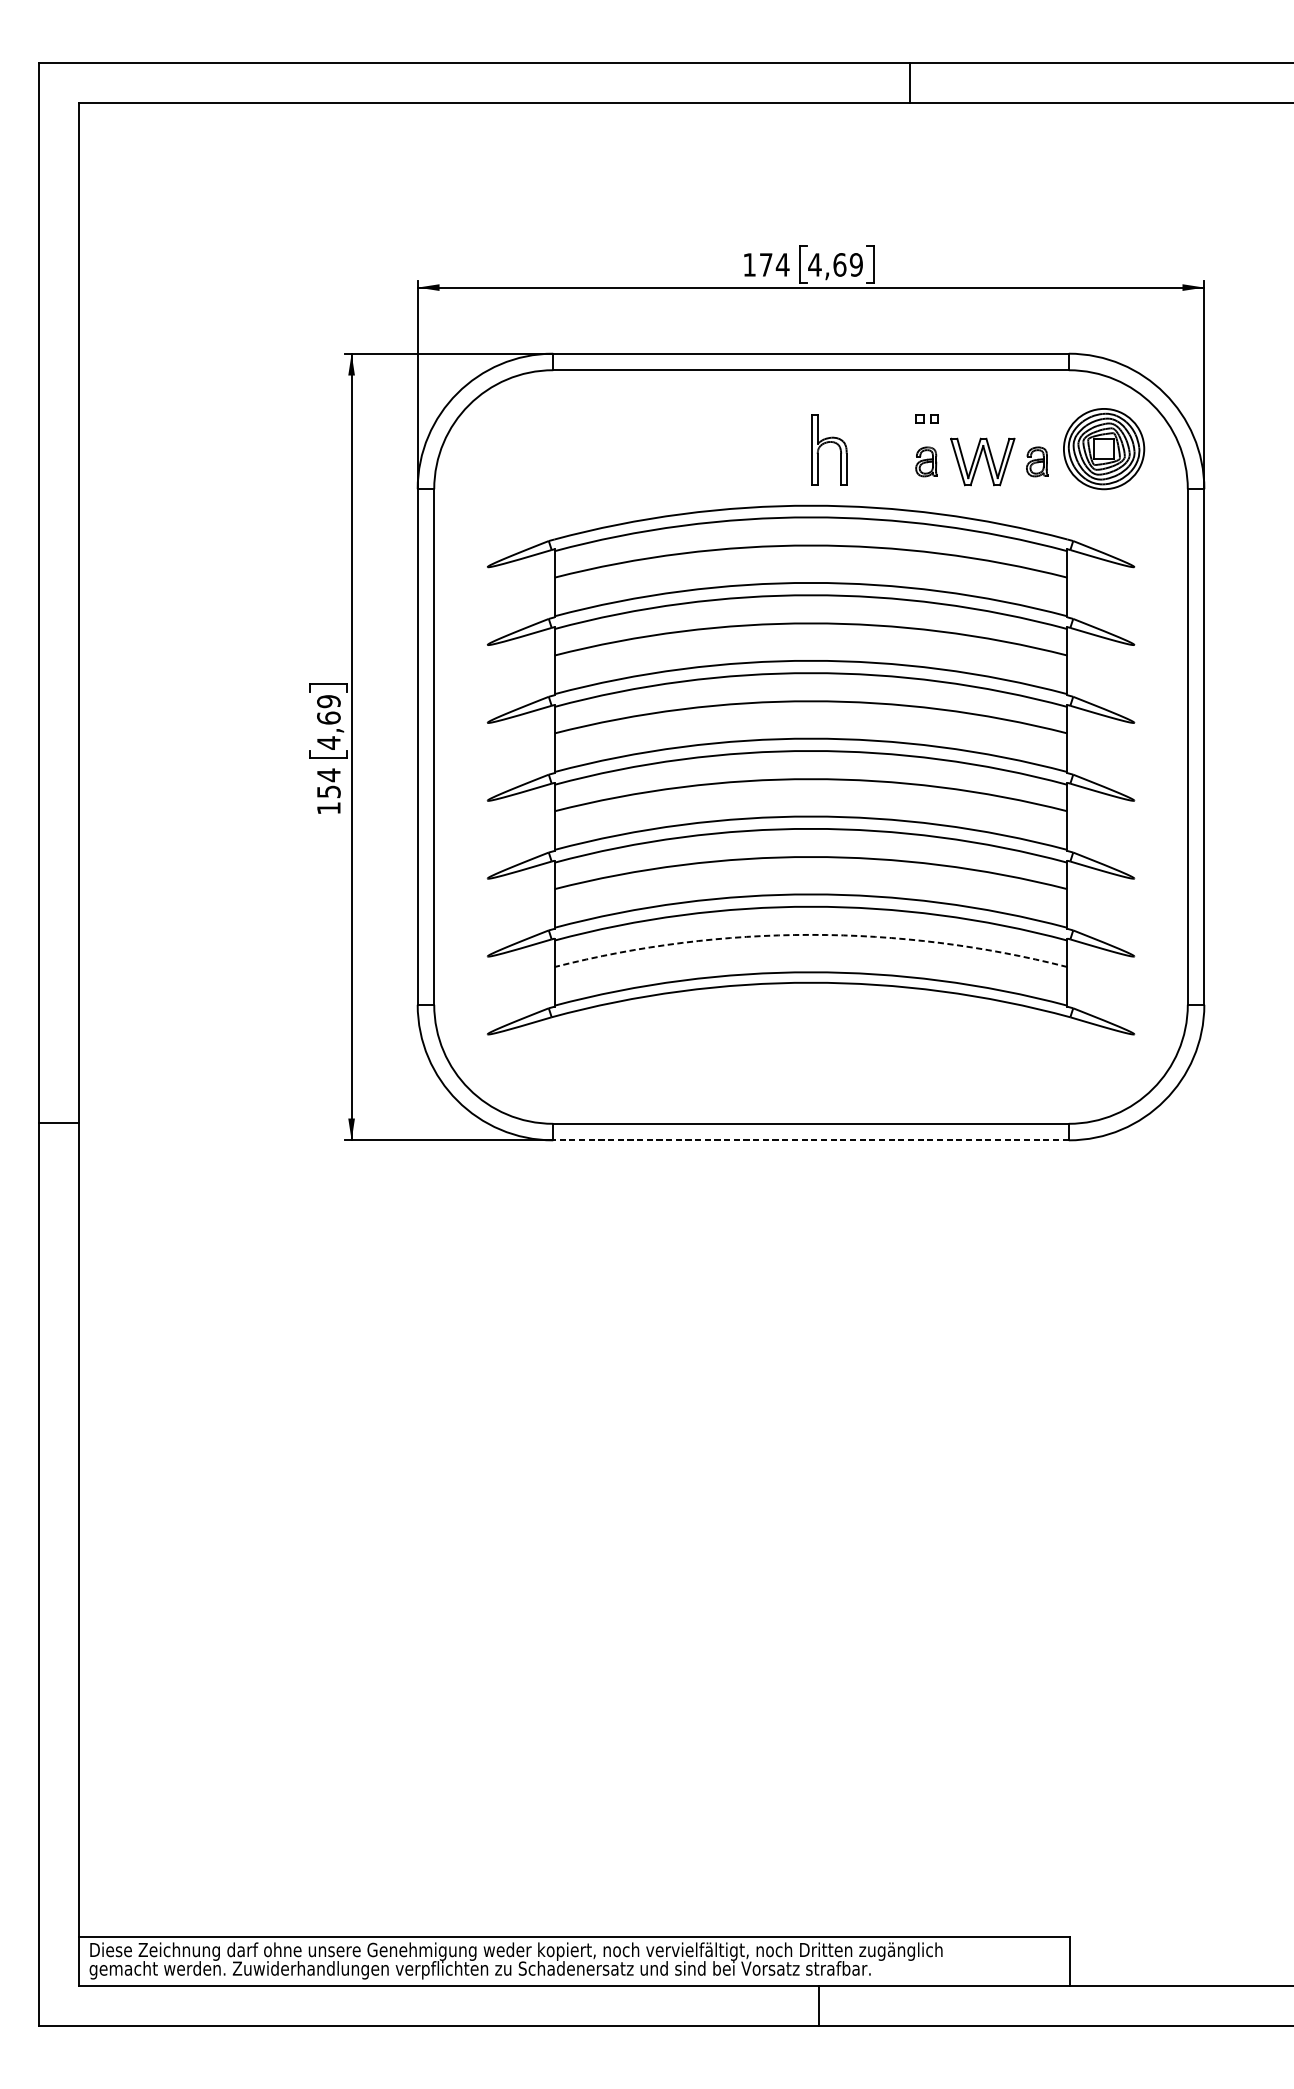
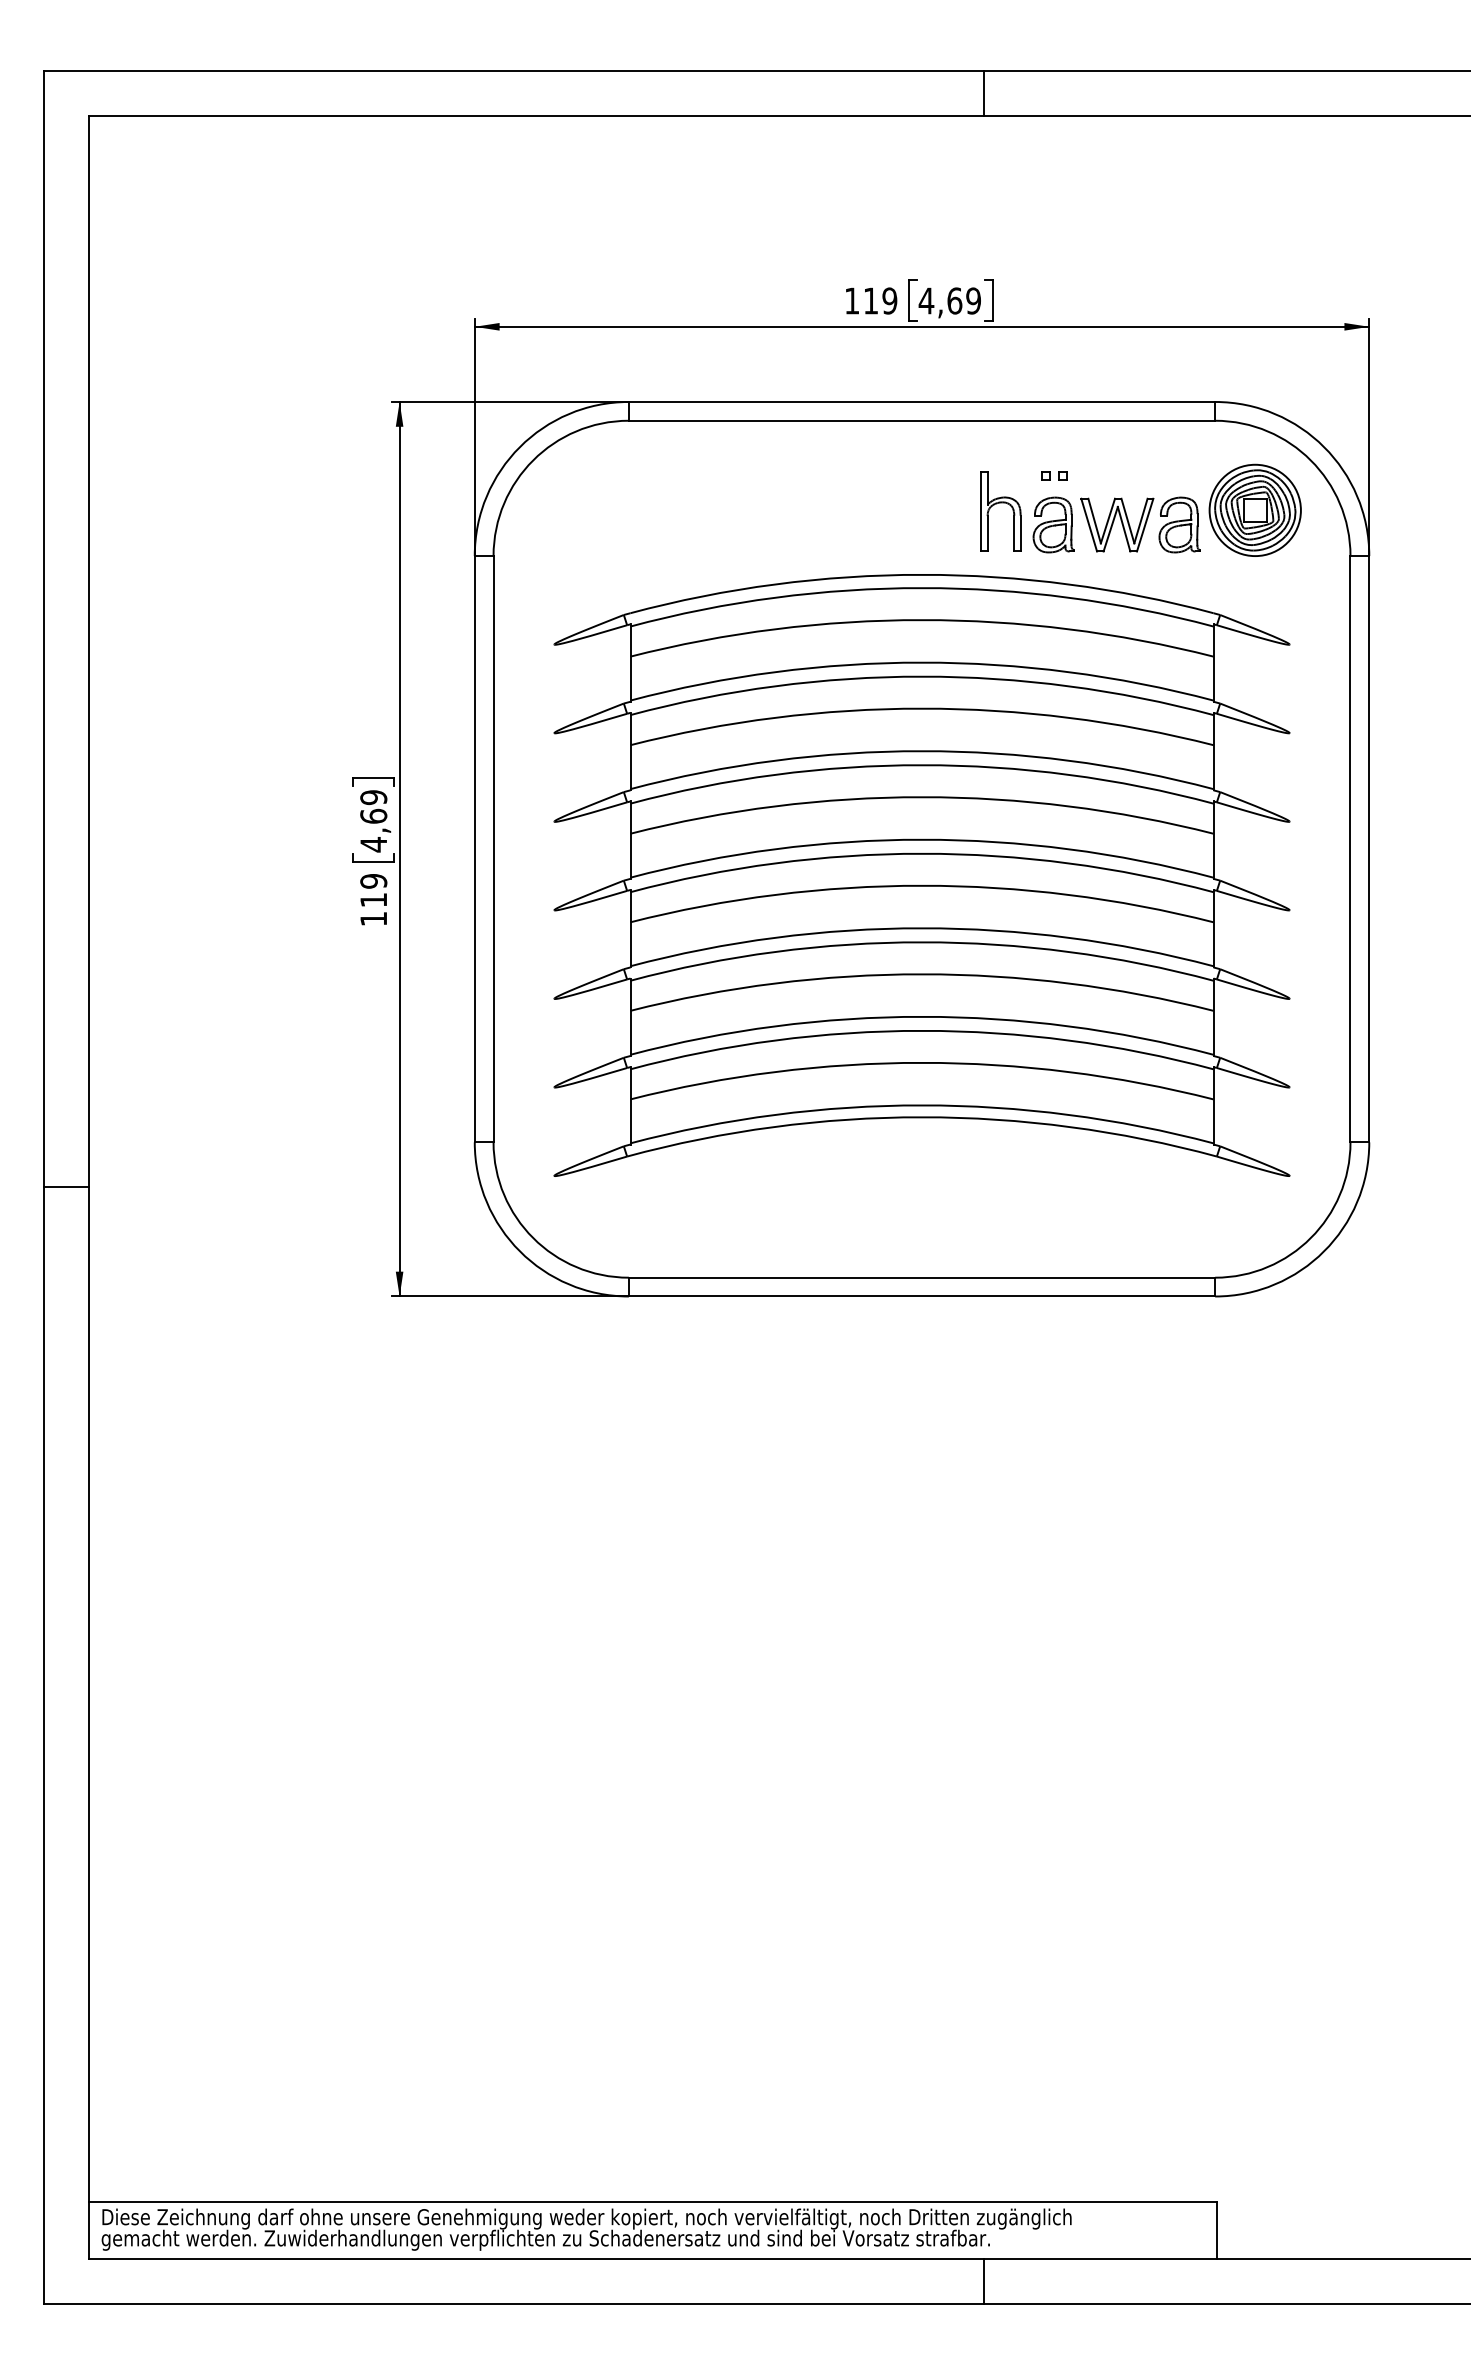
line: (909, 82) -> (983, 93), moved
text: (774, 264) -> (880, 300), 174 -> 119
part: (829, 442) -> (1000, 503), moved
part: (926, 461) -> (1053, 524), size x1.67
part: (1037, 461) -> (1179, 524), size x1.67
text: (328, 783) -> (373, 890), 154 -> 119
arc: (811, 934) -> (922, 1062), dashed -> solid
line: (58, 1122) -> (66, 1187), moved
line: (810, 1140) -> (921, 1296), dashed -> solid
line: (818, 2005) -> (983, 2280), moved

